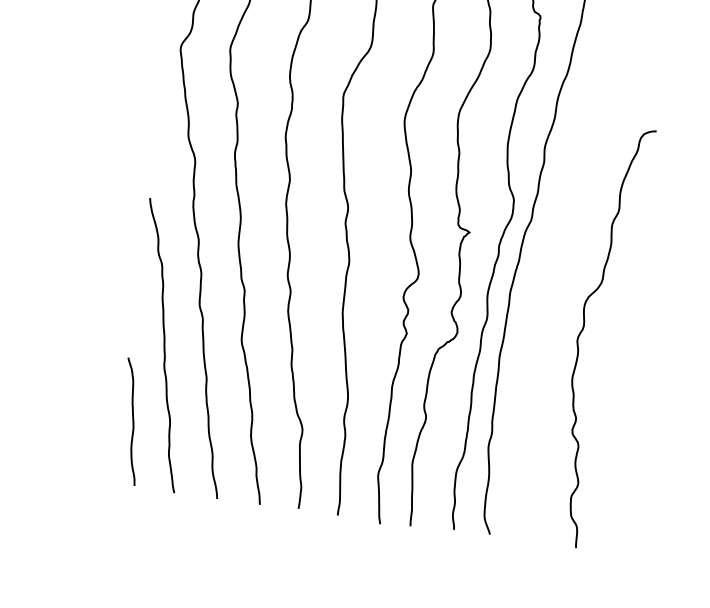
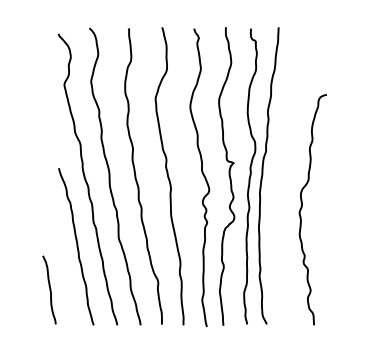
curve: (131, 420) -> (49, 289), moved

